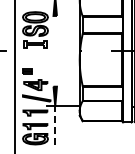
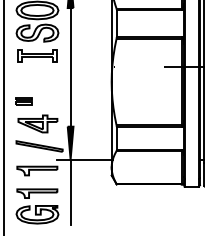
line: (55, 50) -> (71, 65), added
line: (55, 125) -> (71, 191), dashed -> solid

